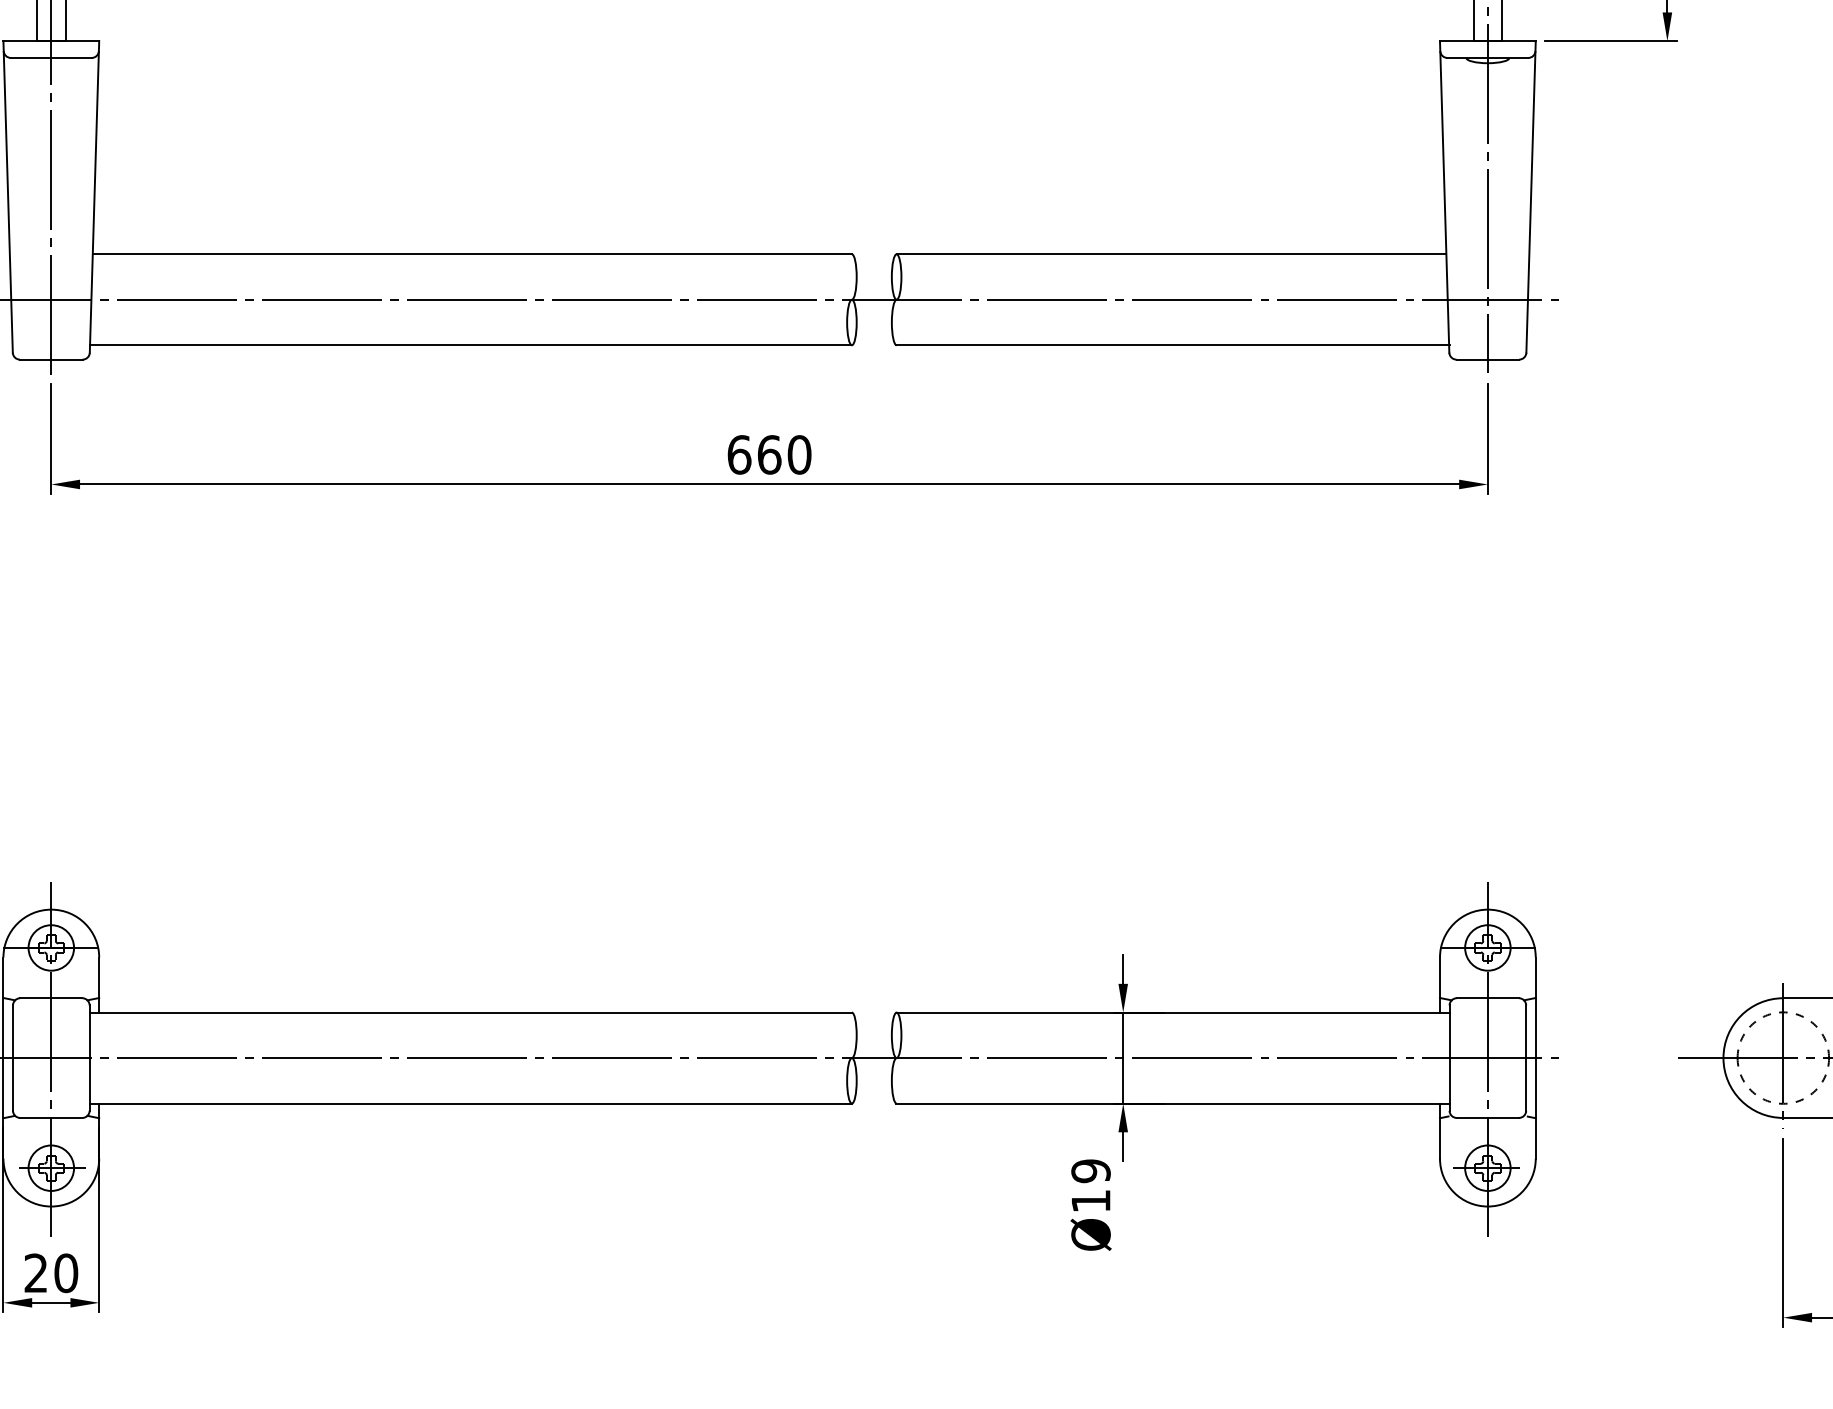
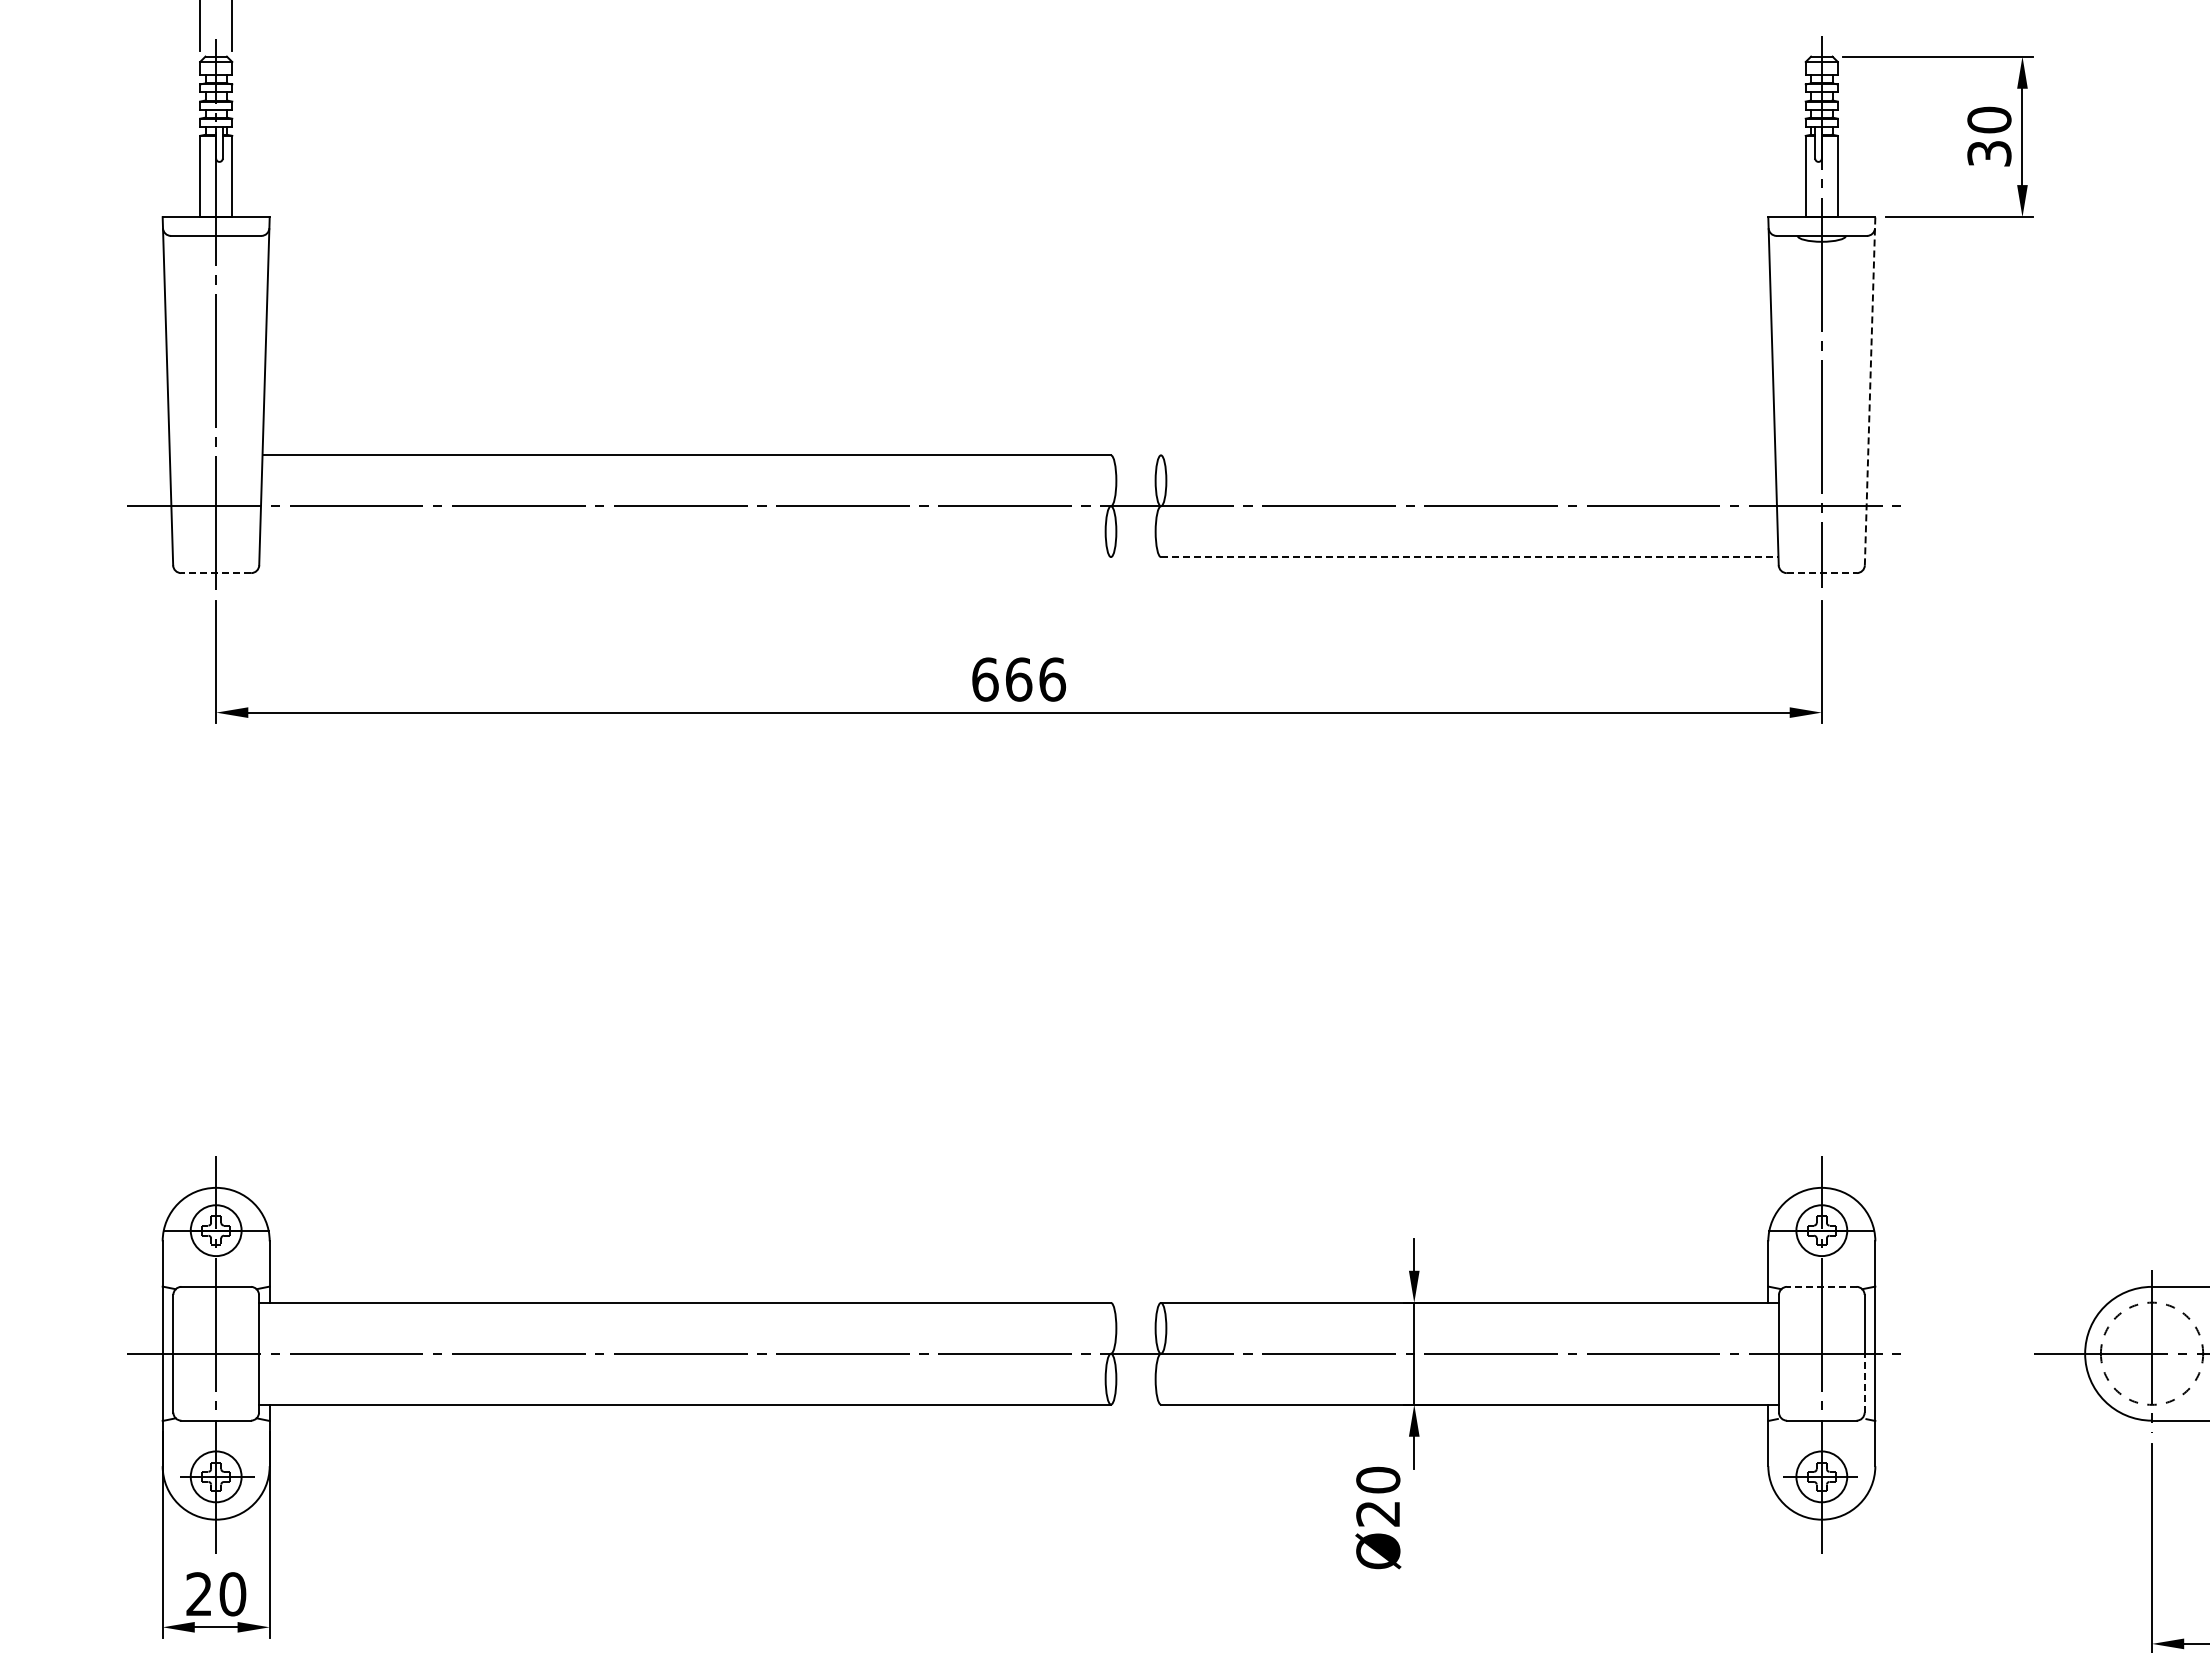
line: (1531, 196) -> (1870, 390), solid -> dashed
line: (1171, 254) -> (1468, 455), removed
line: (471, 345) -> (685, 557), removed
line: (1173, 345) -> (1470, 557), solid -> dashed
line: (50, 359) -> (215, 573), solid -> dashed
line: (1488, 359) -> (1822, 573), solid -> dashed
text: (799, 454) -> (1052, 679), 660 -> 666
line: (1487, 997) -> (1821, 1286), solid -> dashed
line: (1526, 1083) -> (1864, 1382), solid -> dashed
text: (1091, 1185) -> (1378, 1496), Ø19 -> Ø20

